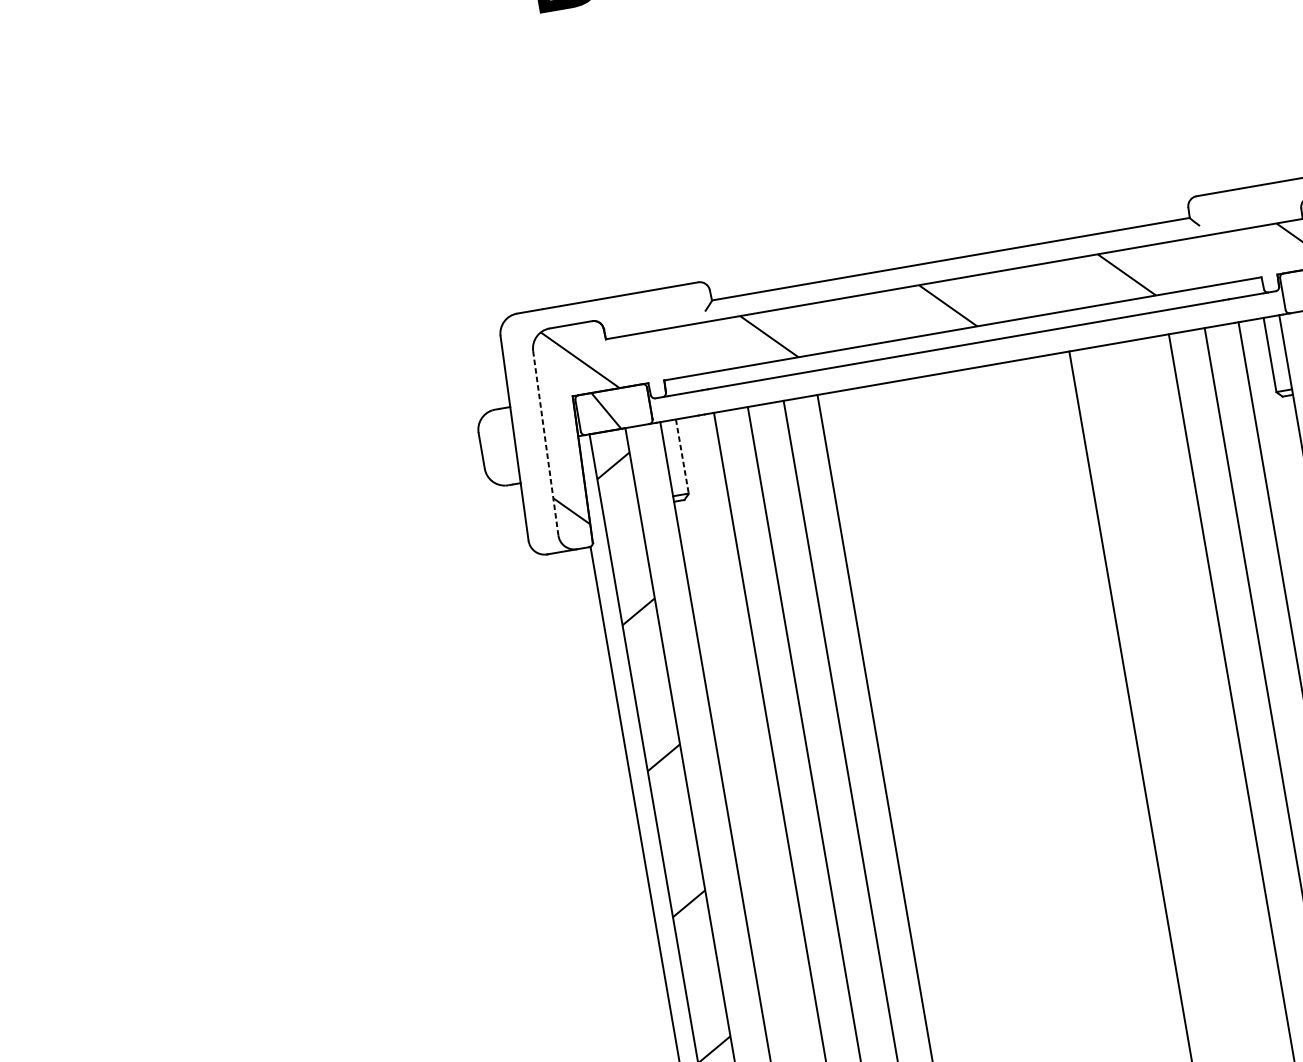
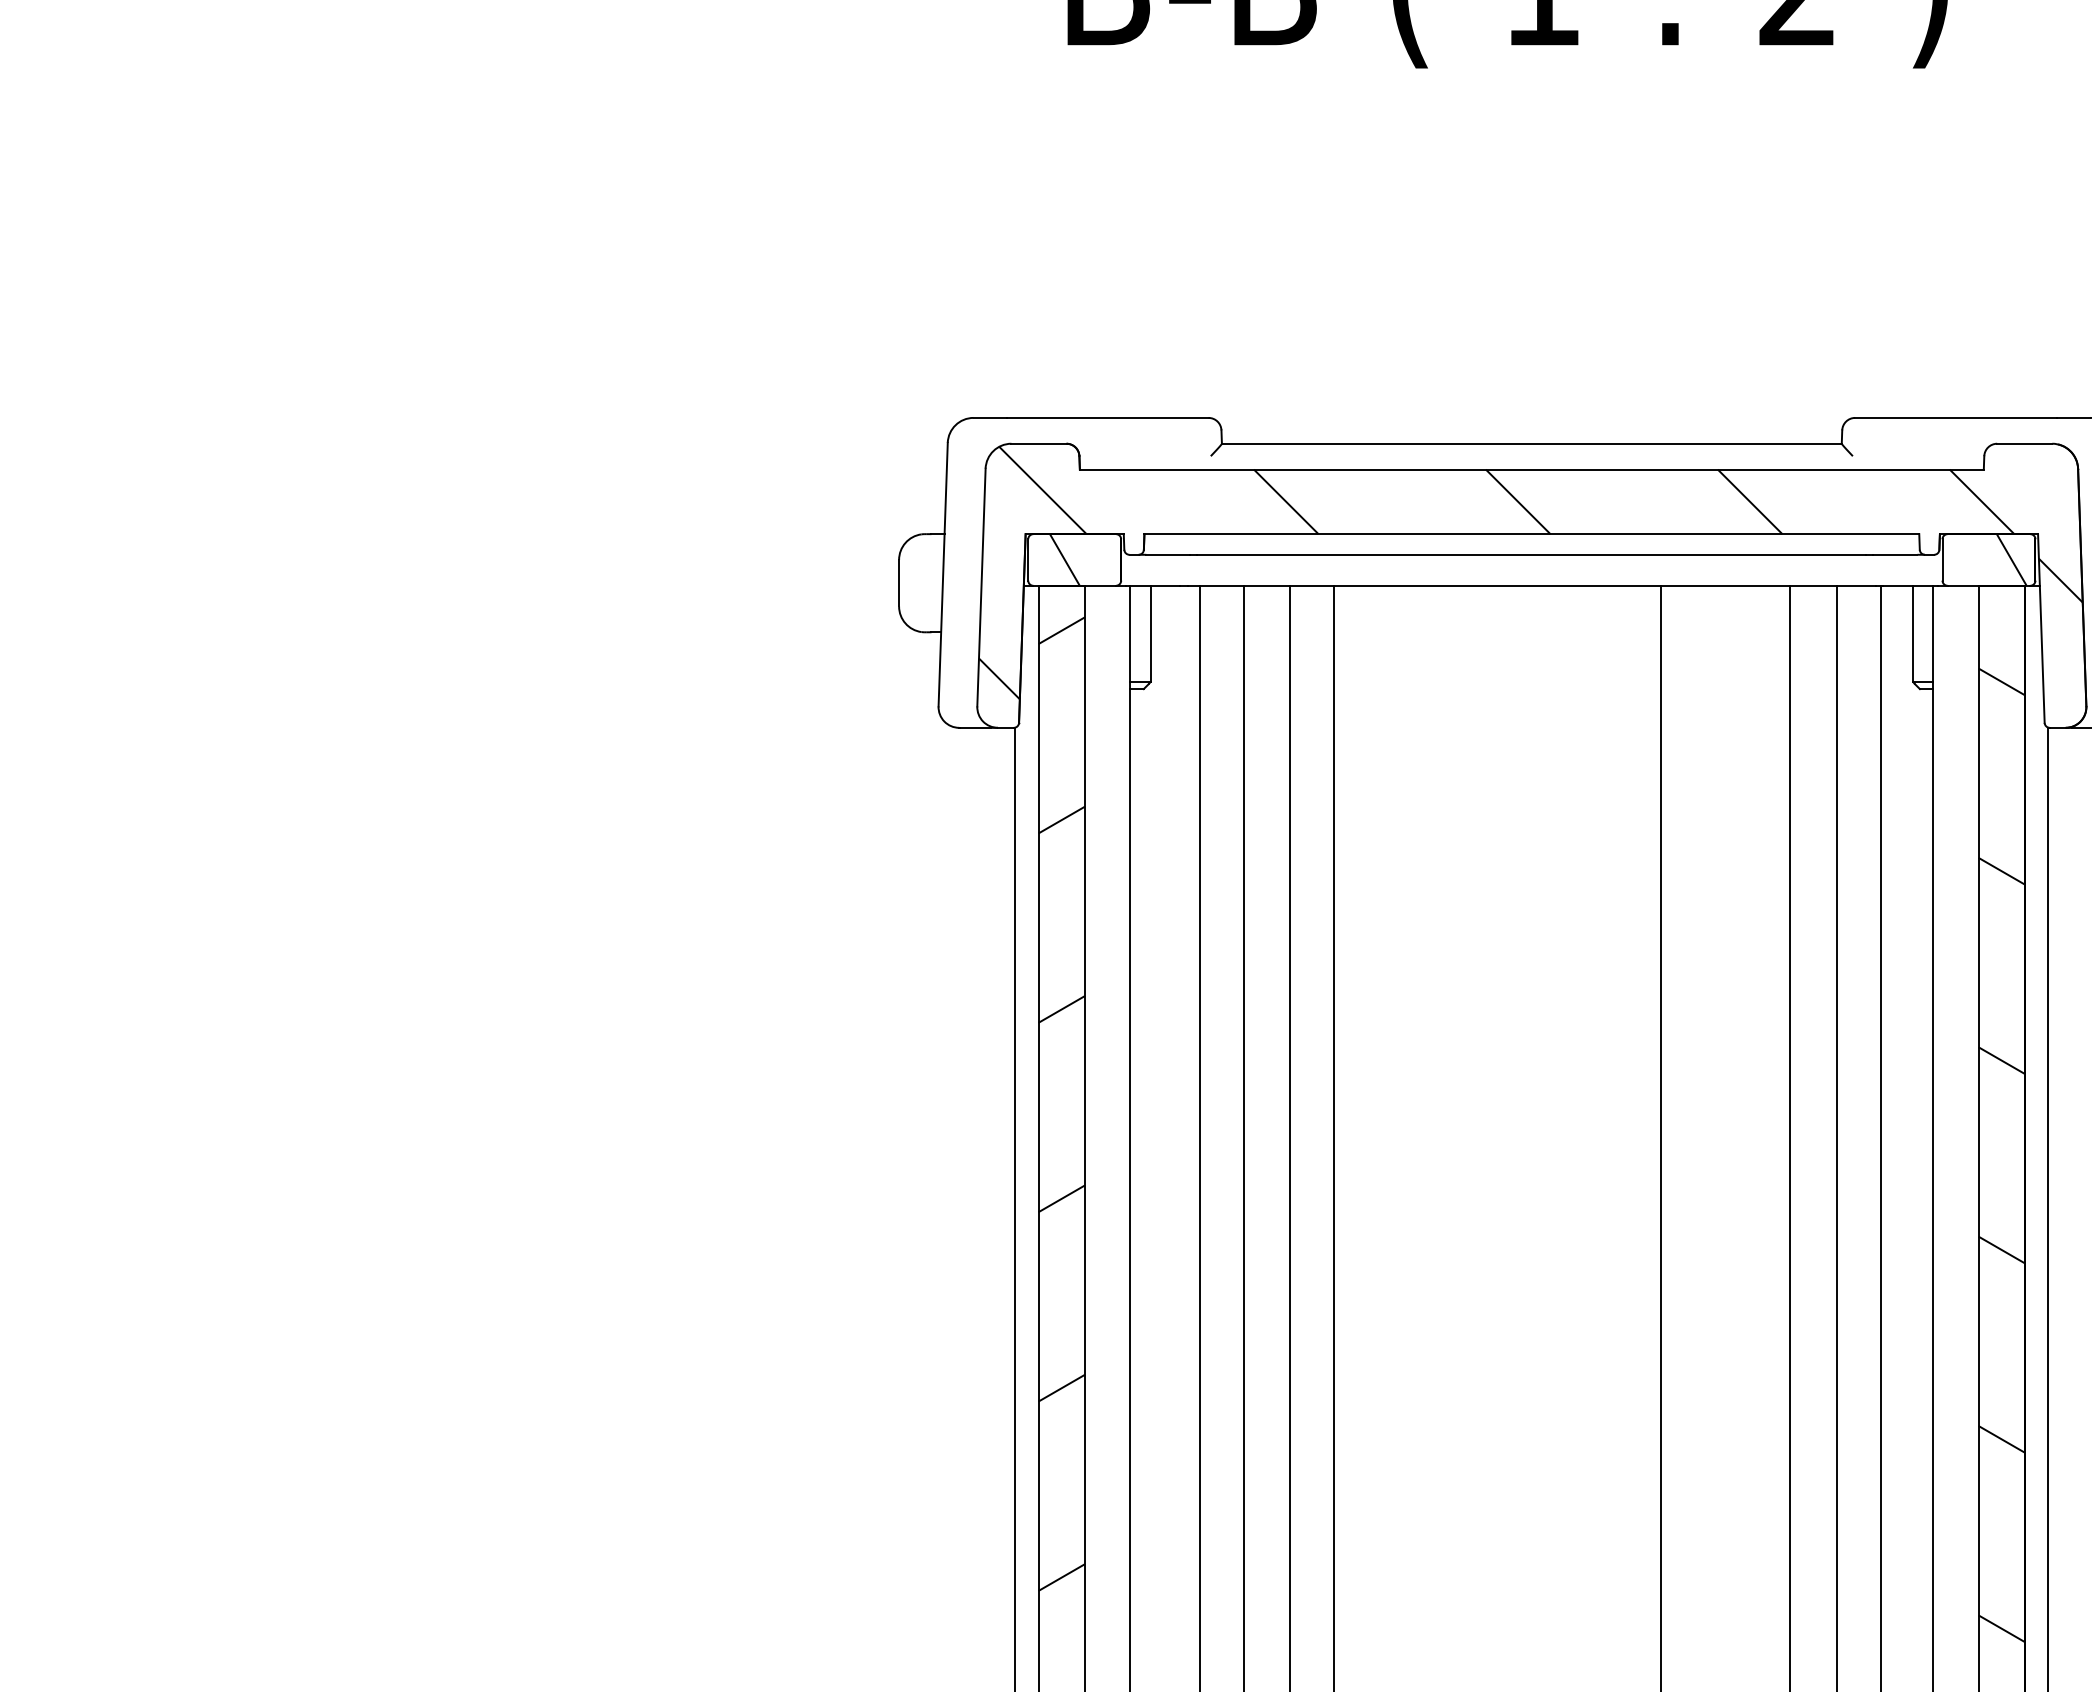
line: (545, 443) -> (981, 587), dashed -> solid
line: (682, 456) -> (1150, 634), dashed -> solid

